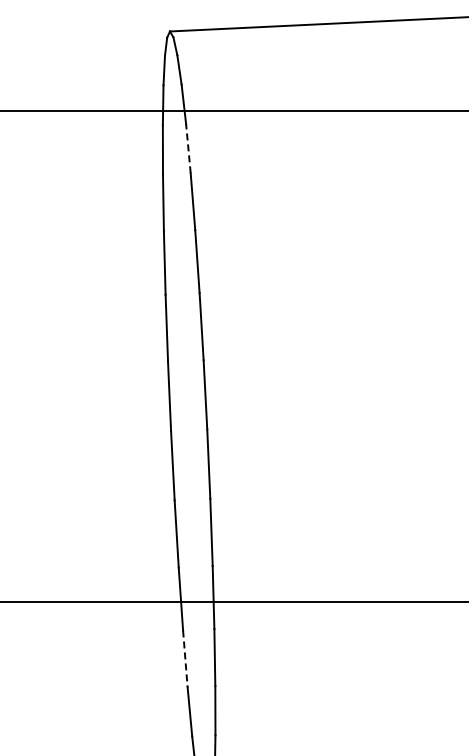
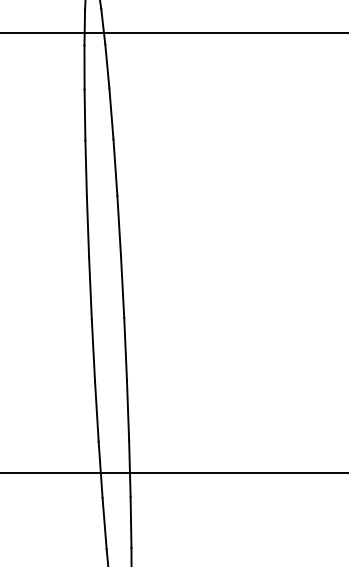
line: (188, 148) -> (107, 66), dashed -> solid
line: (185, 658) -> (104, 523), dashed -> solid

